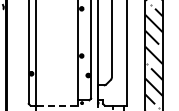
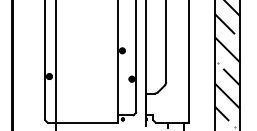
line: (57, 105) -> (87, 122), dashed -> solid

